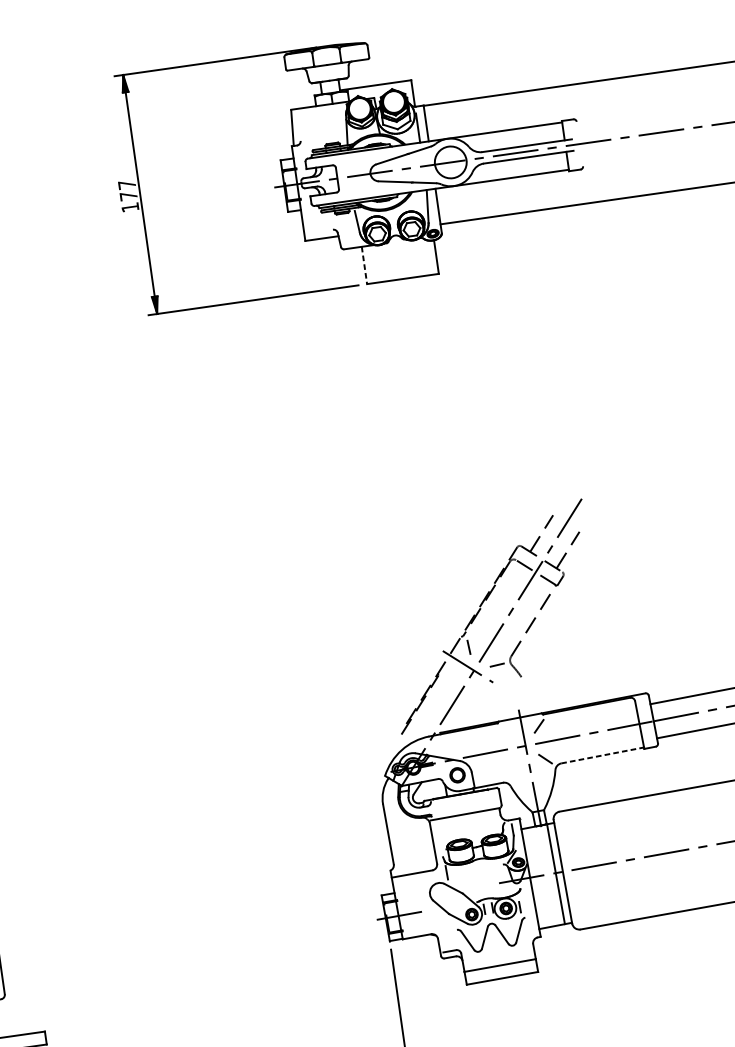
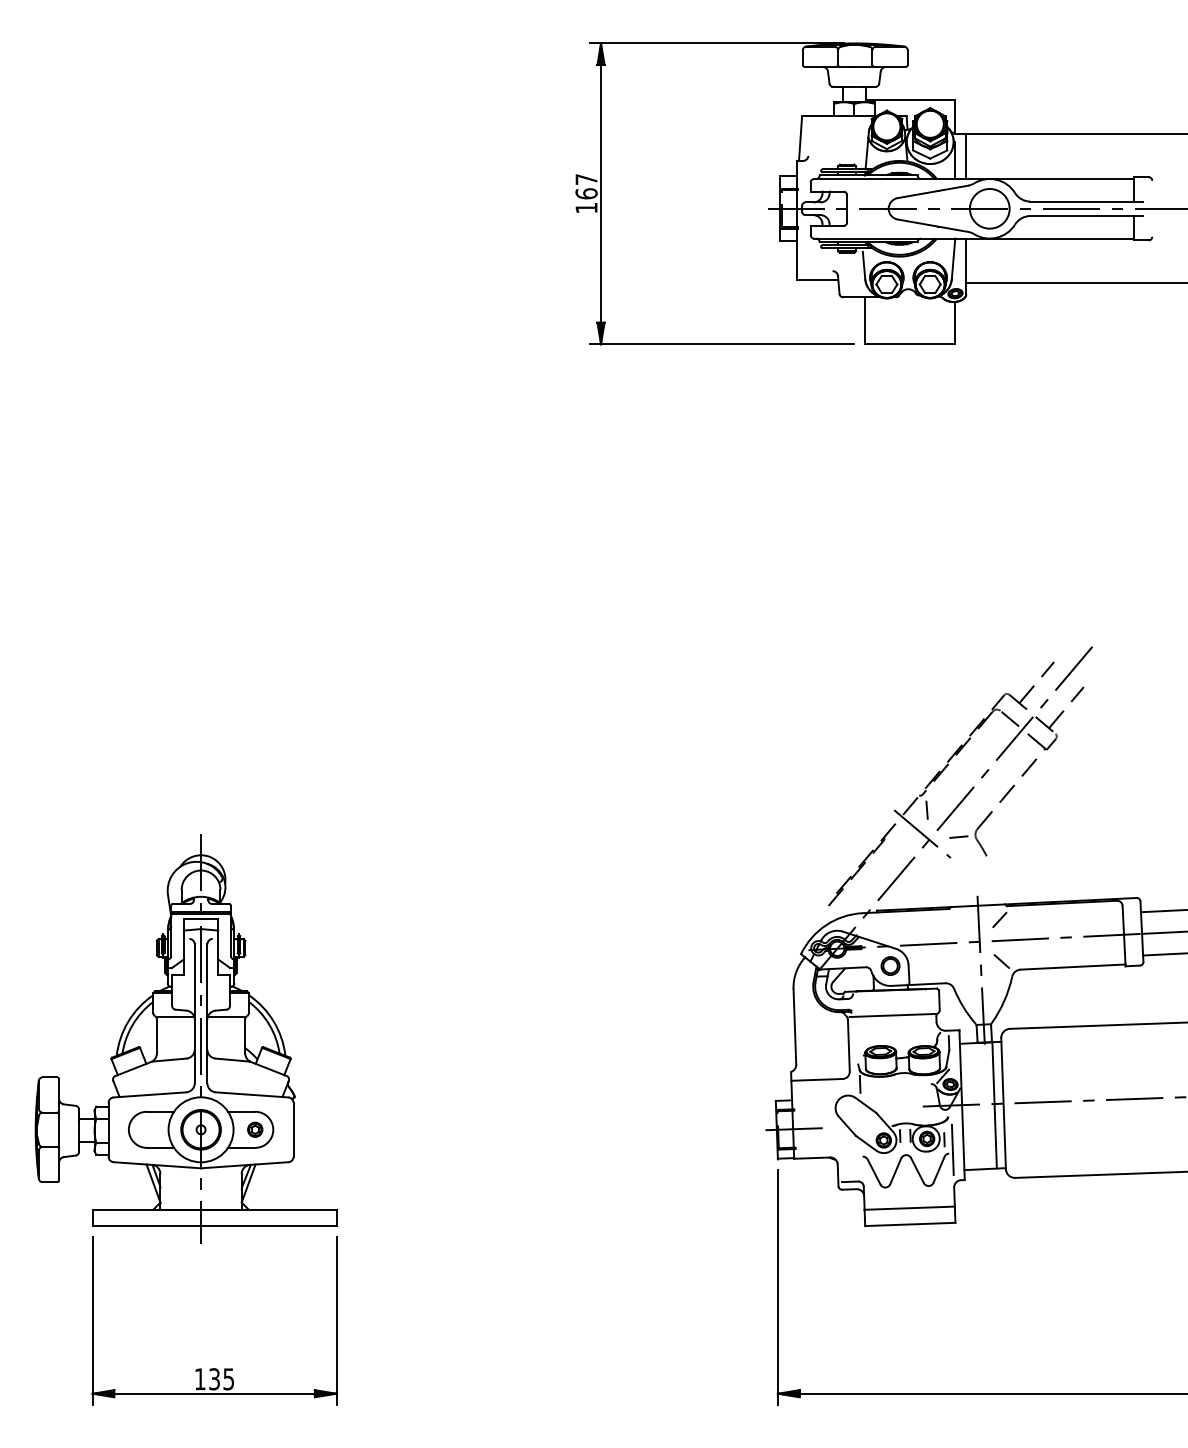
text: (128, 195) -> (586, 193), 177 -> 167
line: (364, 266) -> (865, 321), dashed -> solid
line: (603, 755) -> (1073, 967), dashed -> solid
line: (527, 914) -> (952, 1149), added

